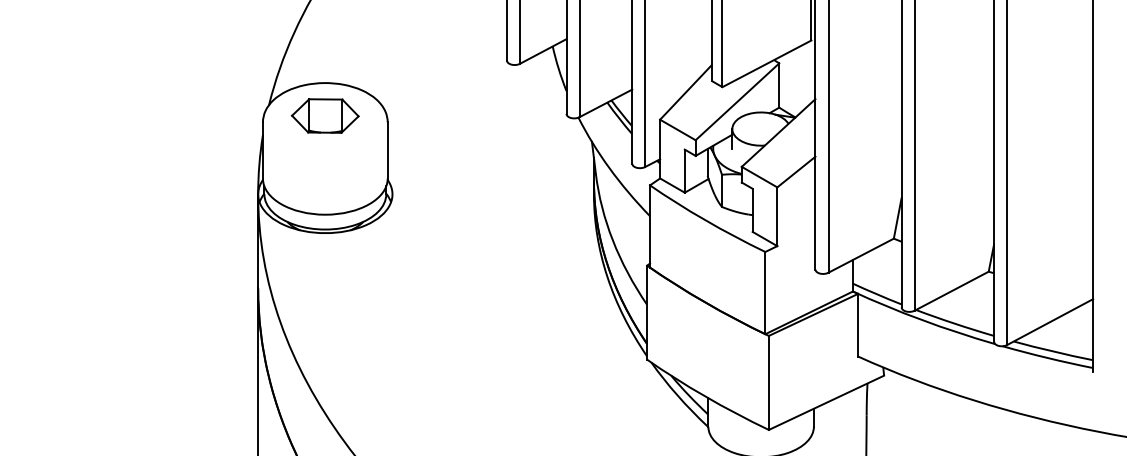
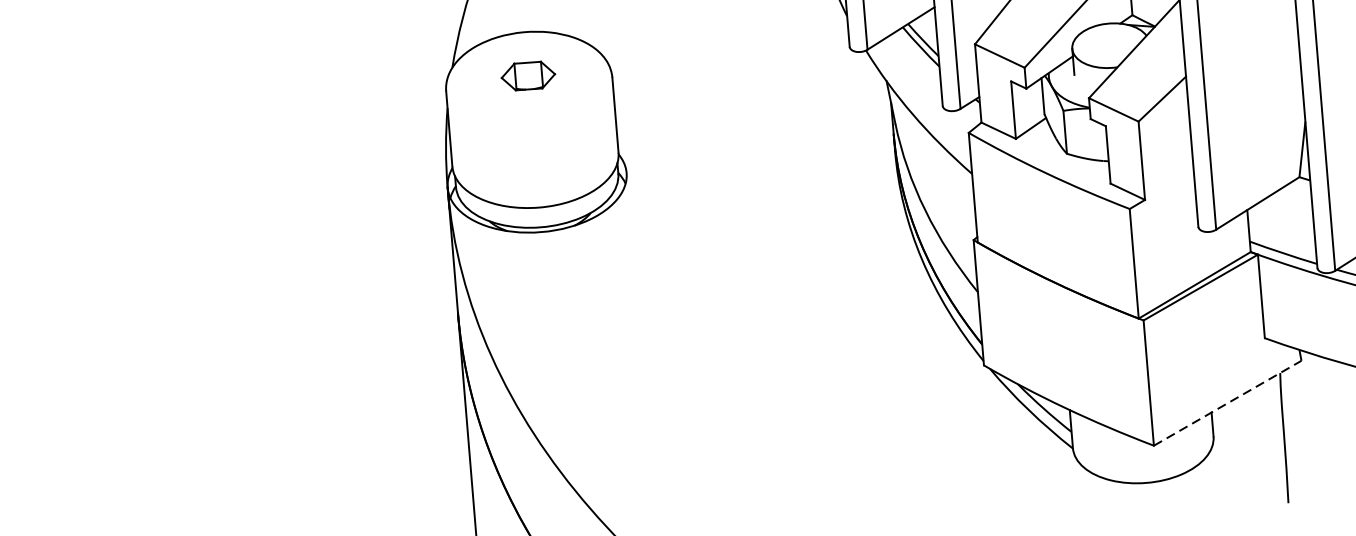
part: (324, 115) -> (527, 75), size x0.6
line: (826, 402) -> (1227, 402), solid -> dashed

